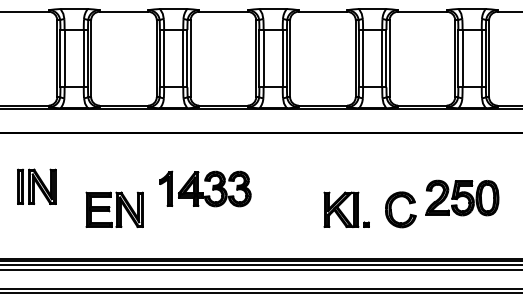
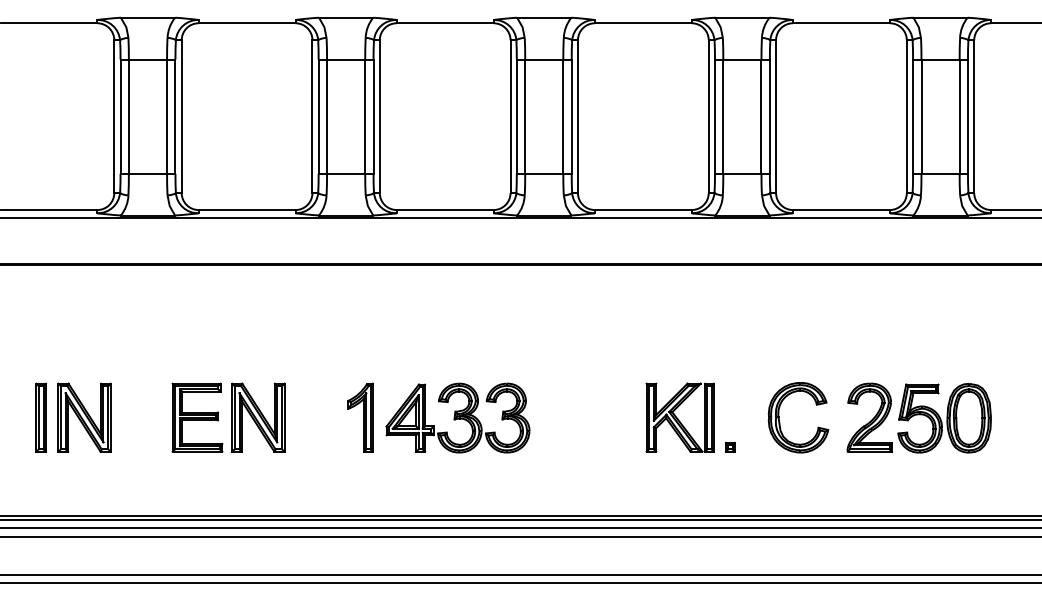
part: (36, 186) -> (72, 417), moved
part: (205, 188) -> (439, 417), moved
part: (462, 197) -> (919, 417), moved

